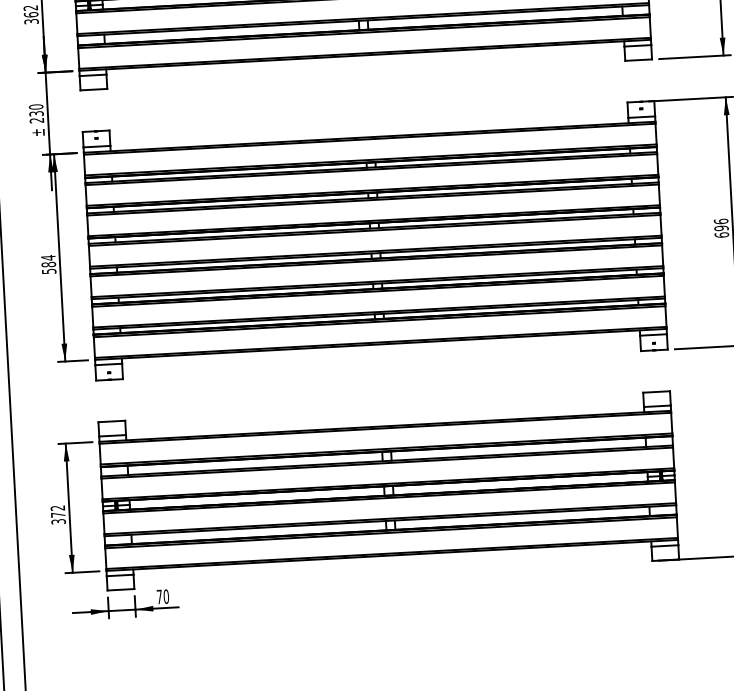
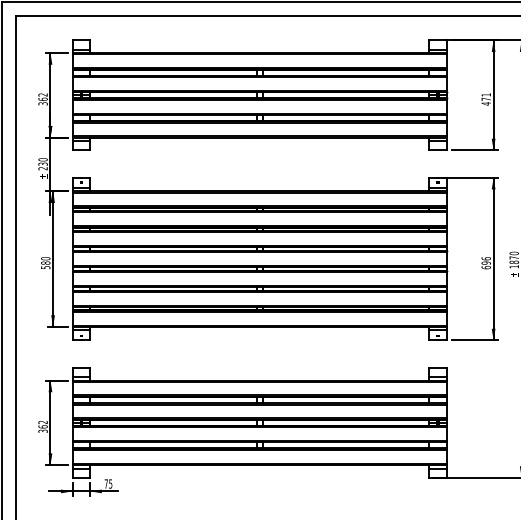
text: (48, 257) -> (45, 258), 584 -> 580
text: (57, 514) -> (42, 426), 372 -> 362
text: (165, 595) -> (110, 483), 70 -> 75

